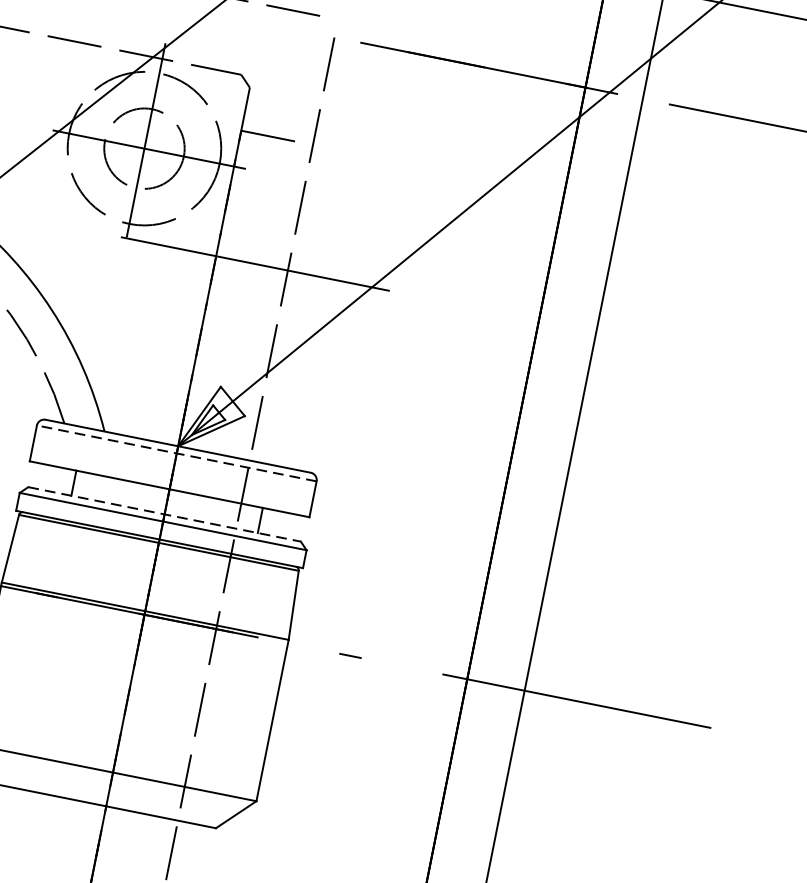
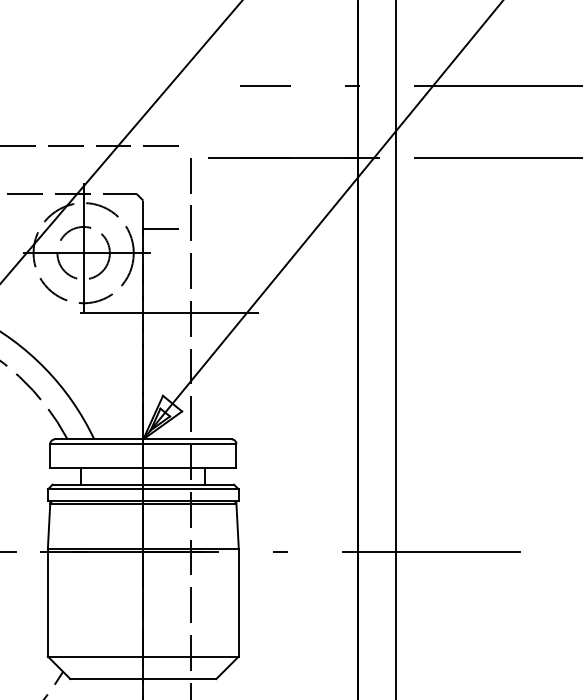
line: (175, 453) -> (142, 444), dashed -> solid
line: (164, 514) -> (143, 484), dashed -> solid

